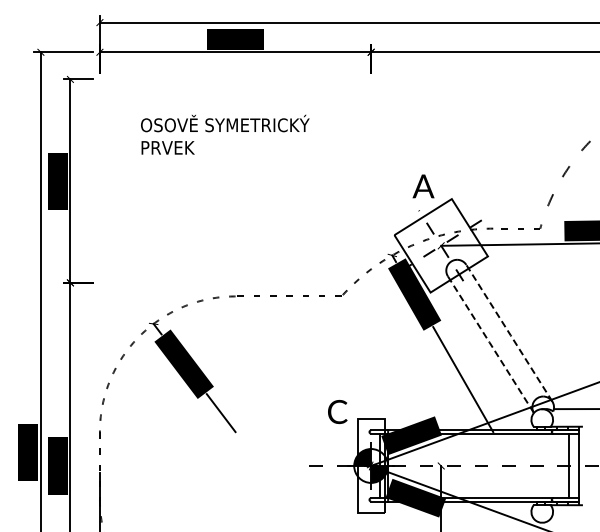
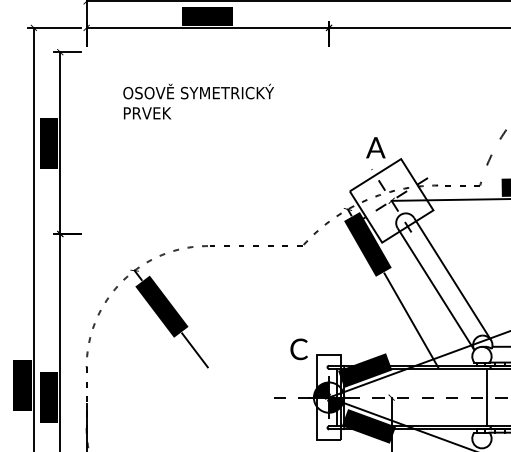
line: (509, 333) -> (452, 279), dashed -> solid
line: (490, 344) -> (435, 289), dashed -> solid
line: (568, 465) -> (486, 397), moved

